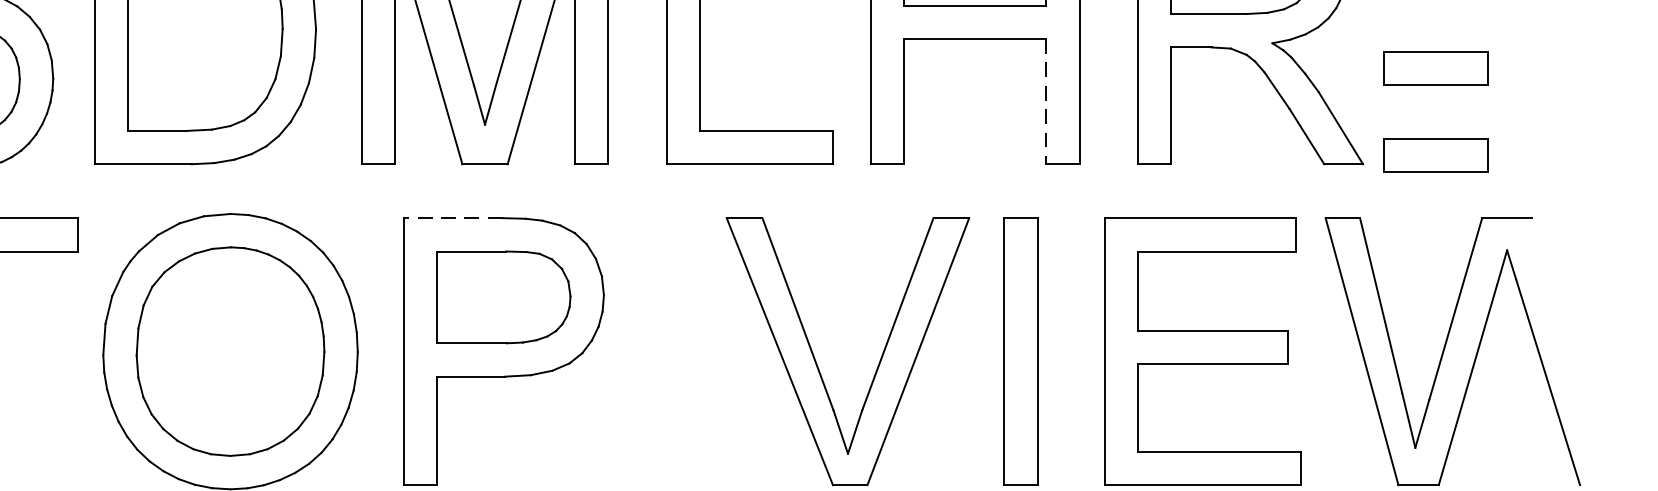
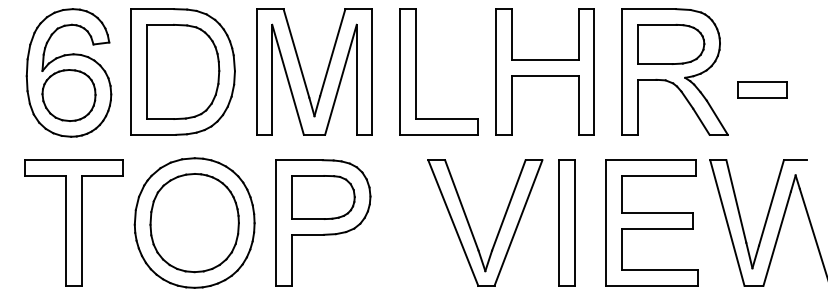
line: (1045, 101) -> (578, 105), dashed -> solid
part: (1436, 155) -> (762, 130), removed
line: (453, 218) -> (299, 160), dashed -> solid

